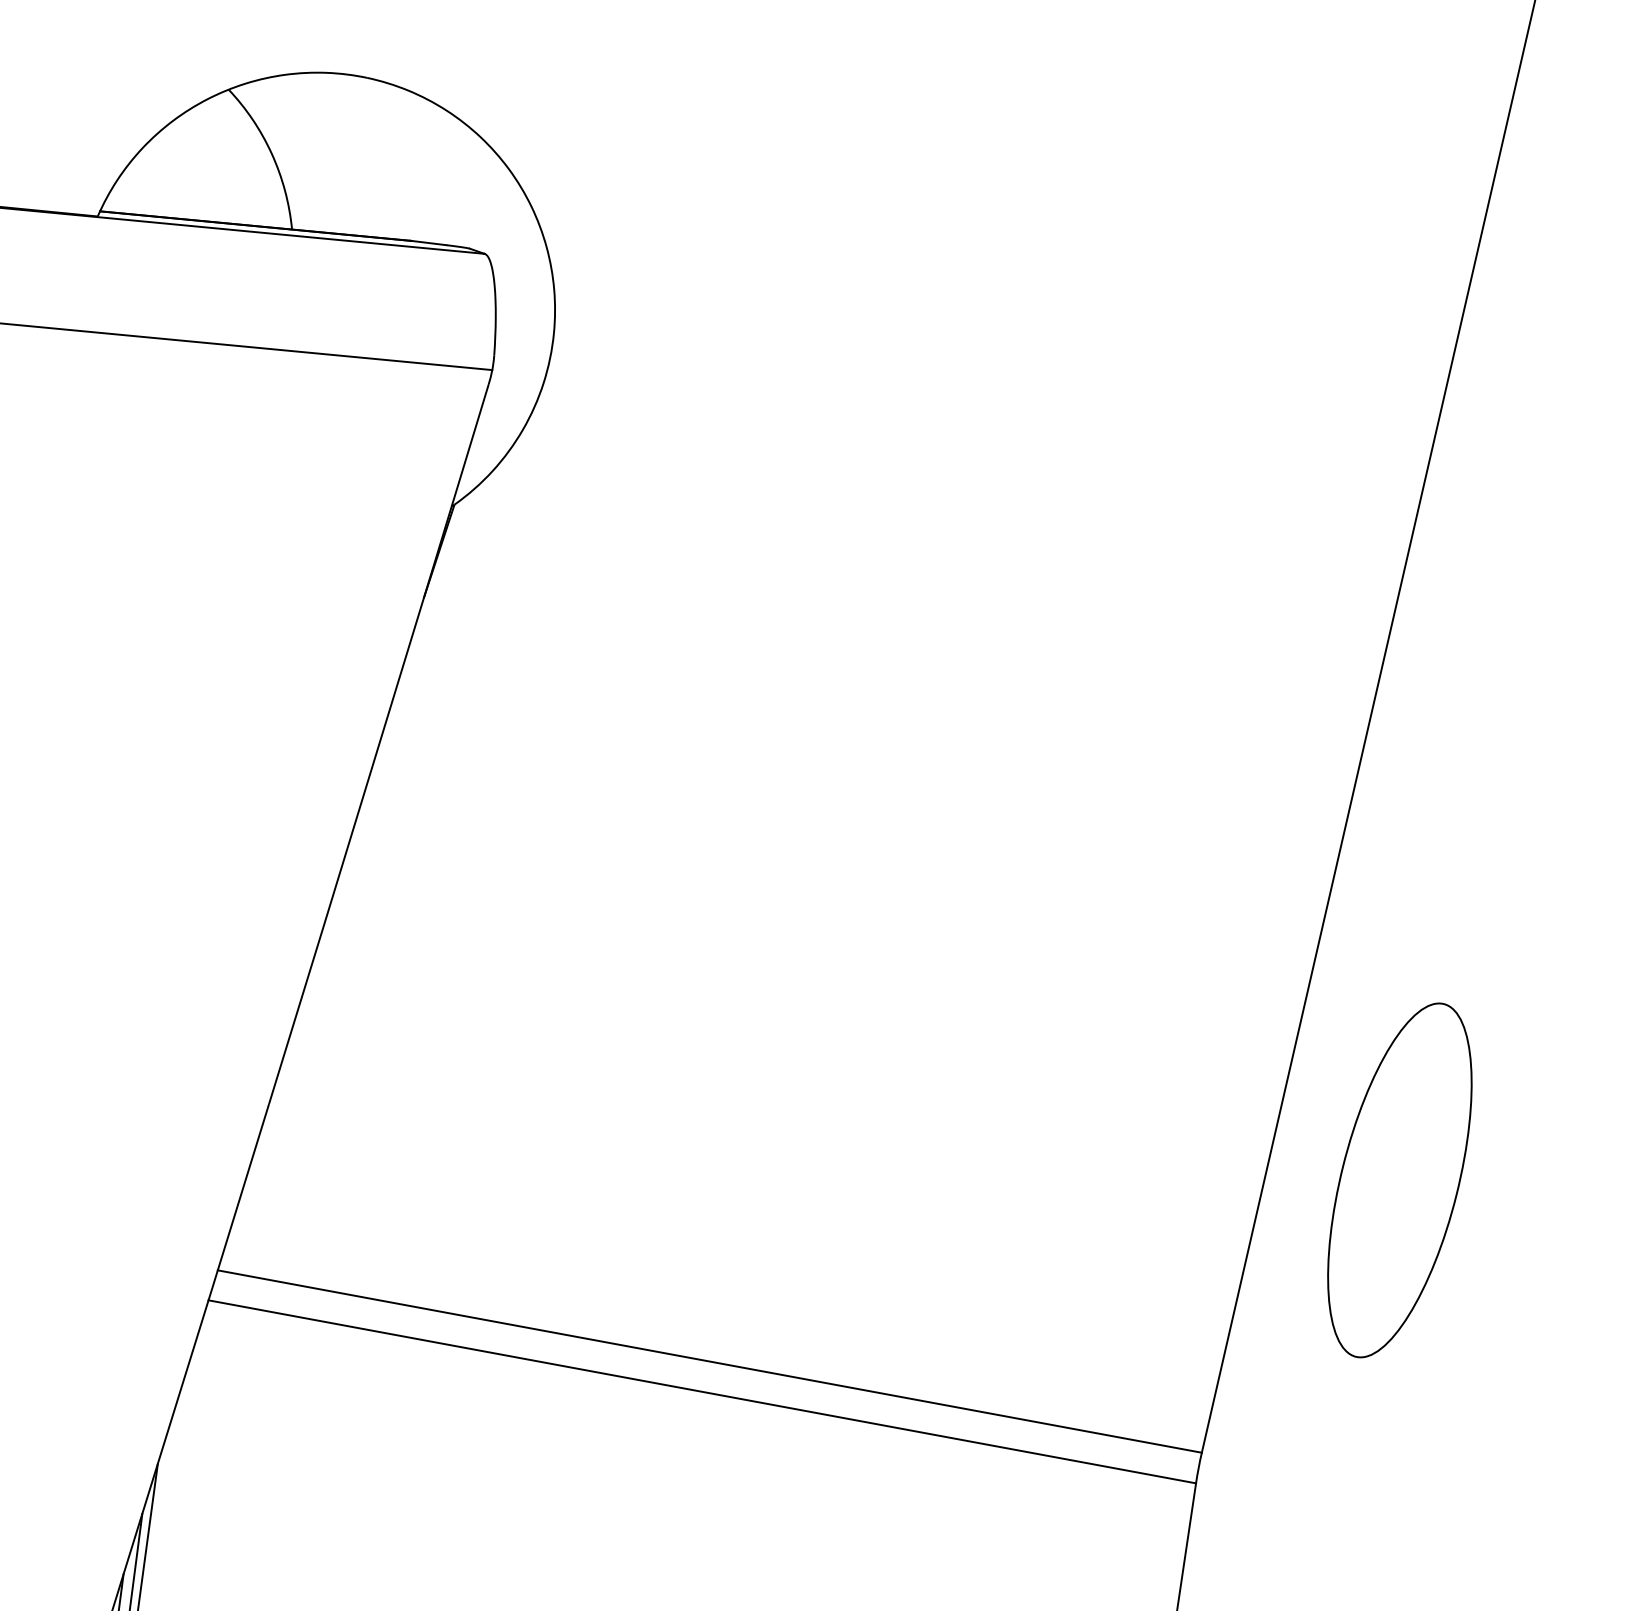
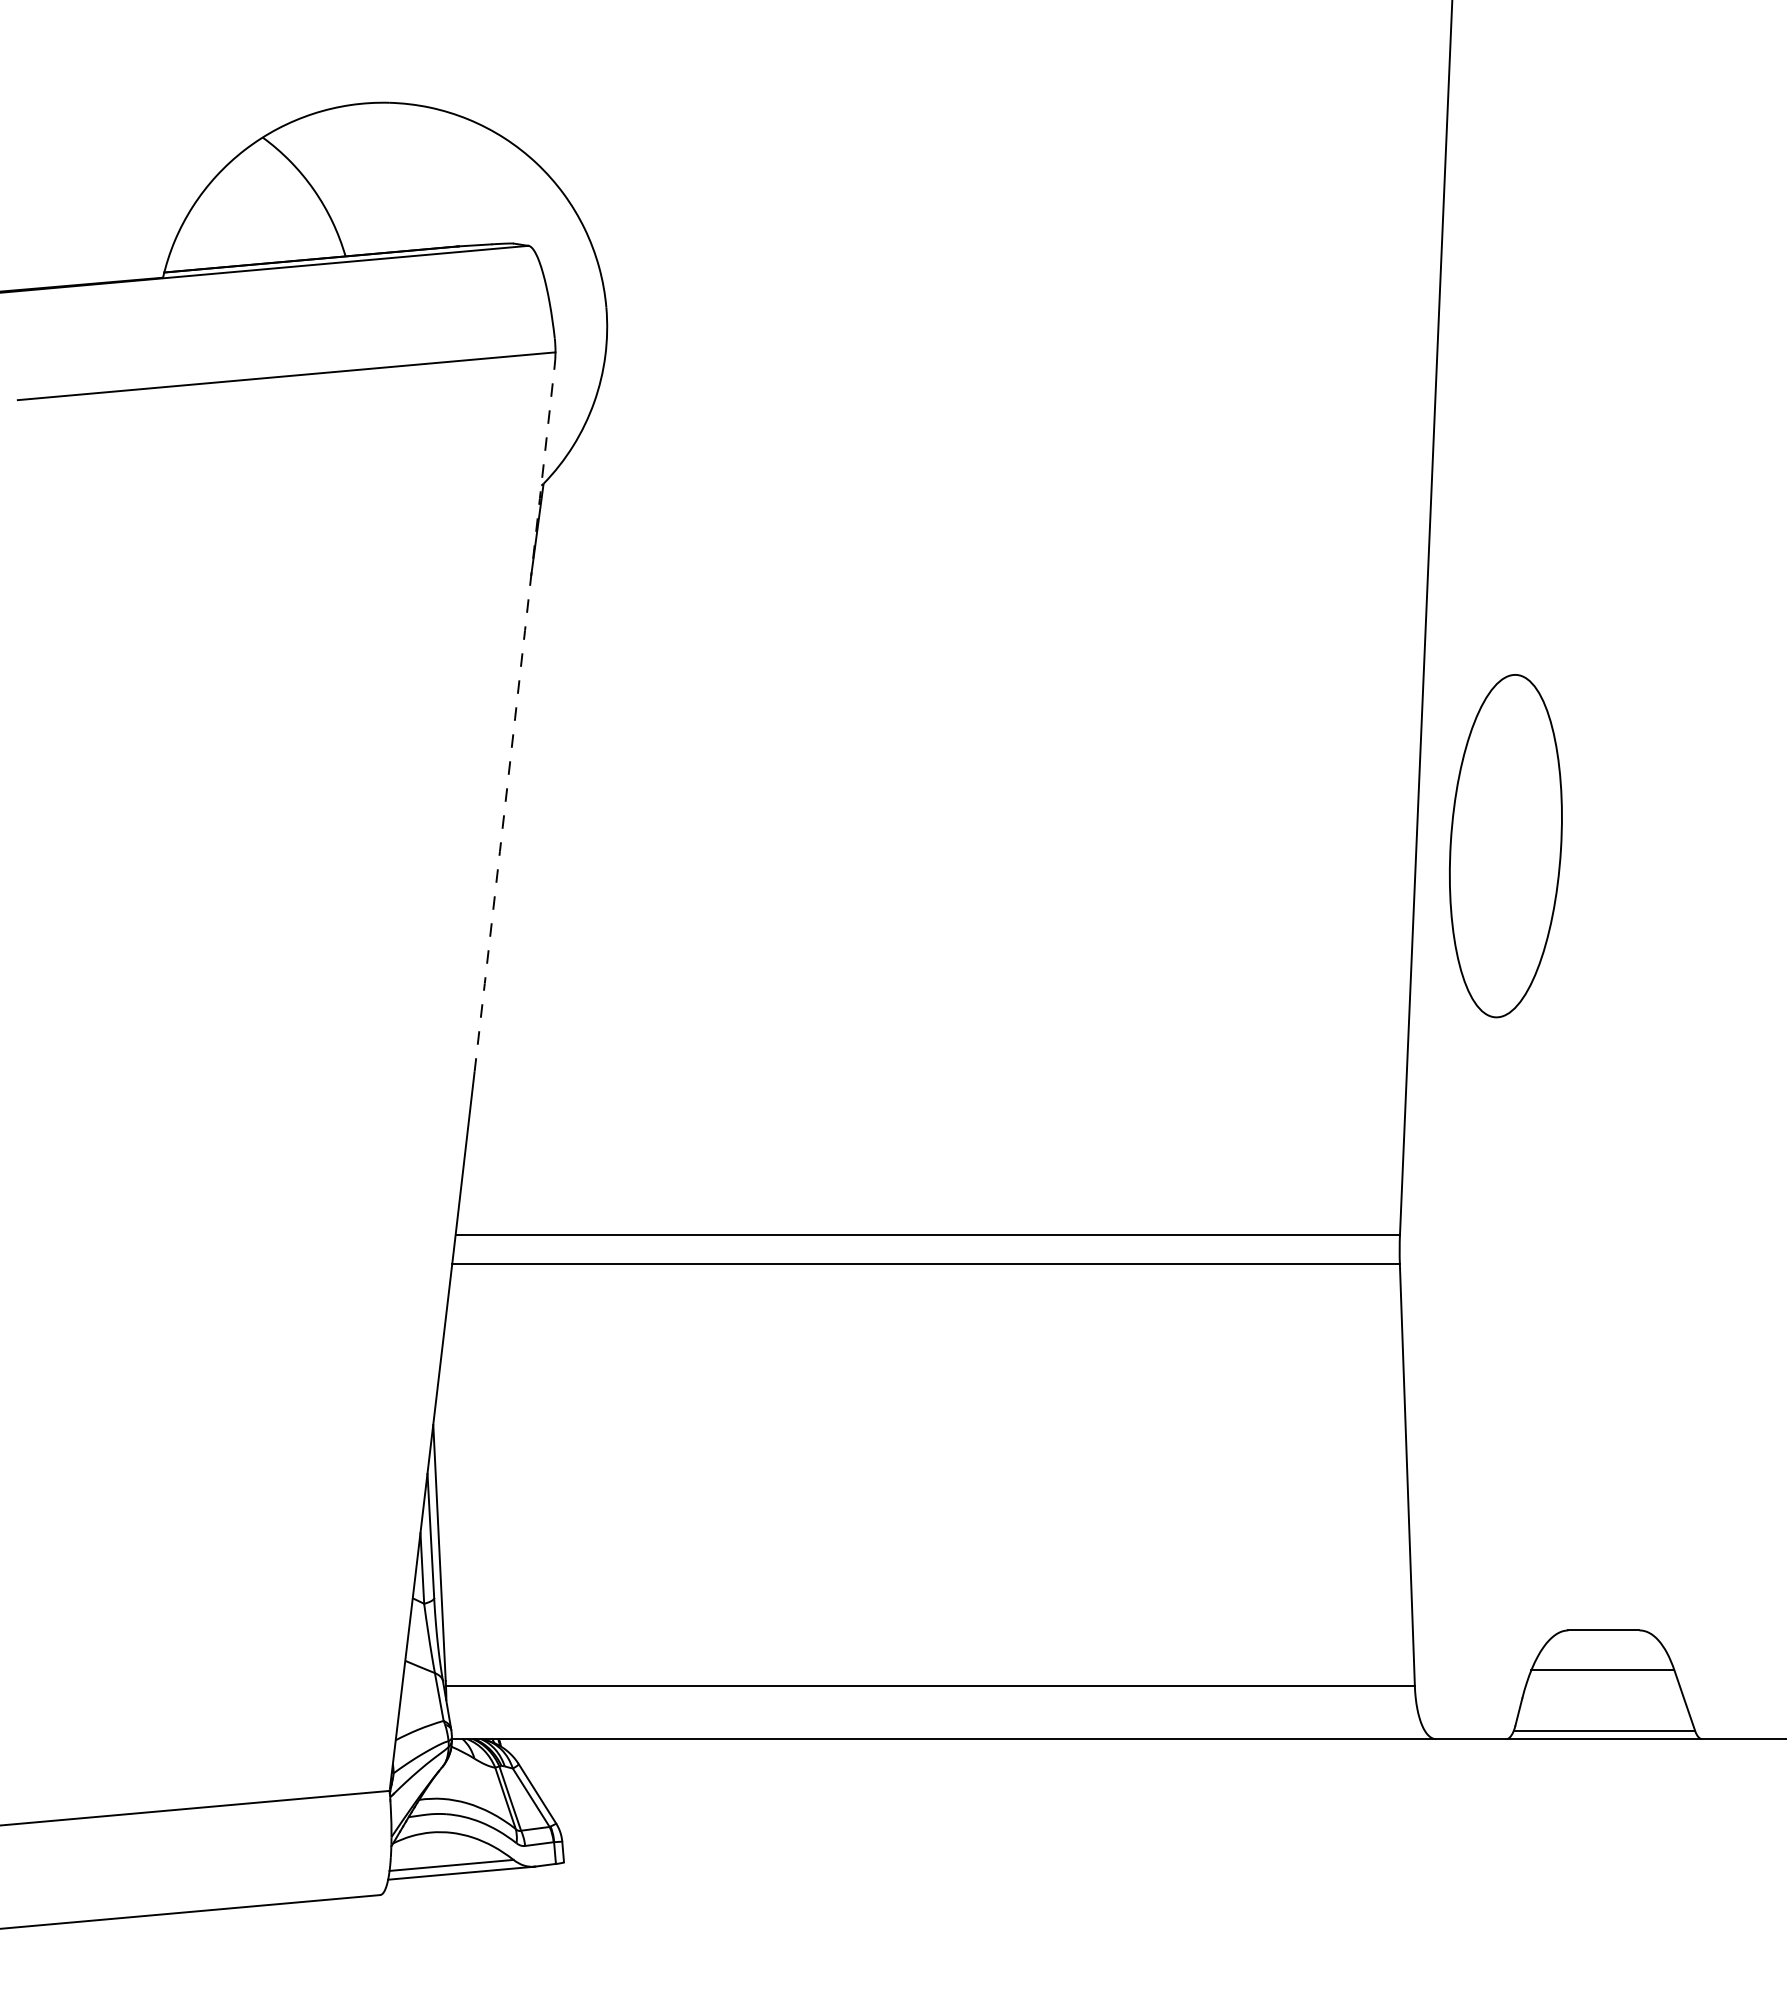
arc: (379, 743) -> (515, 718), solid -> dashed
part: (1399, 1180) -> (1505, 846), moved

